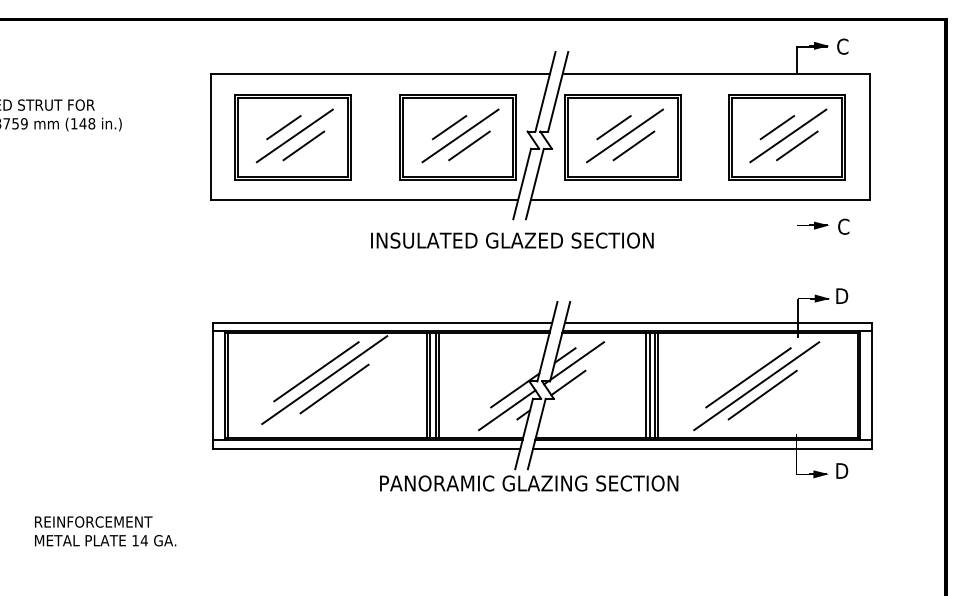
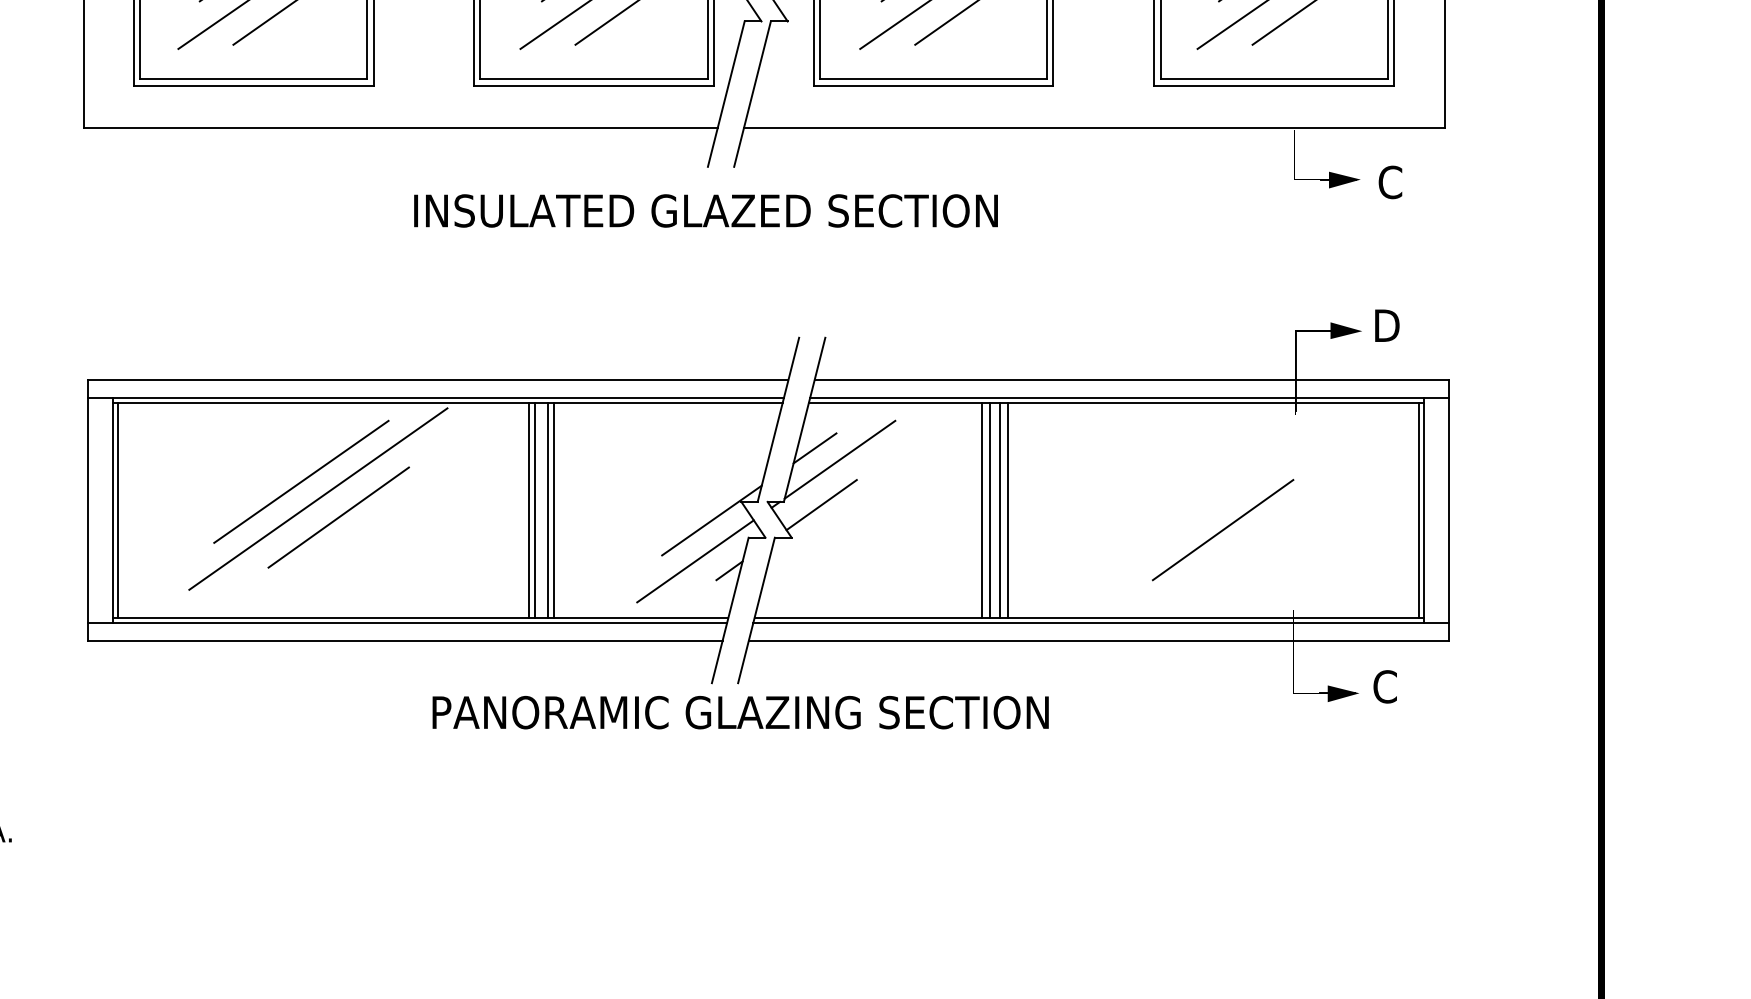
line: (748, 377) -> (1193, 493), removed
line: (756, 386) -> (1210, 512), removed
text: (841, 471) -> (1385, 687), D -> C

